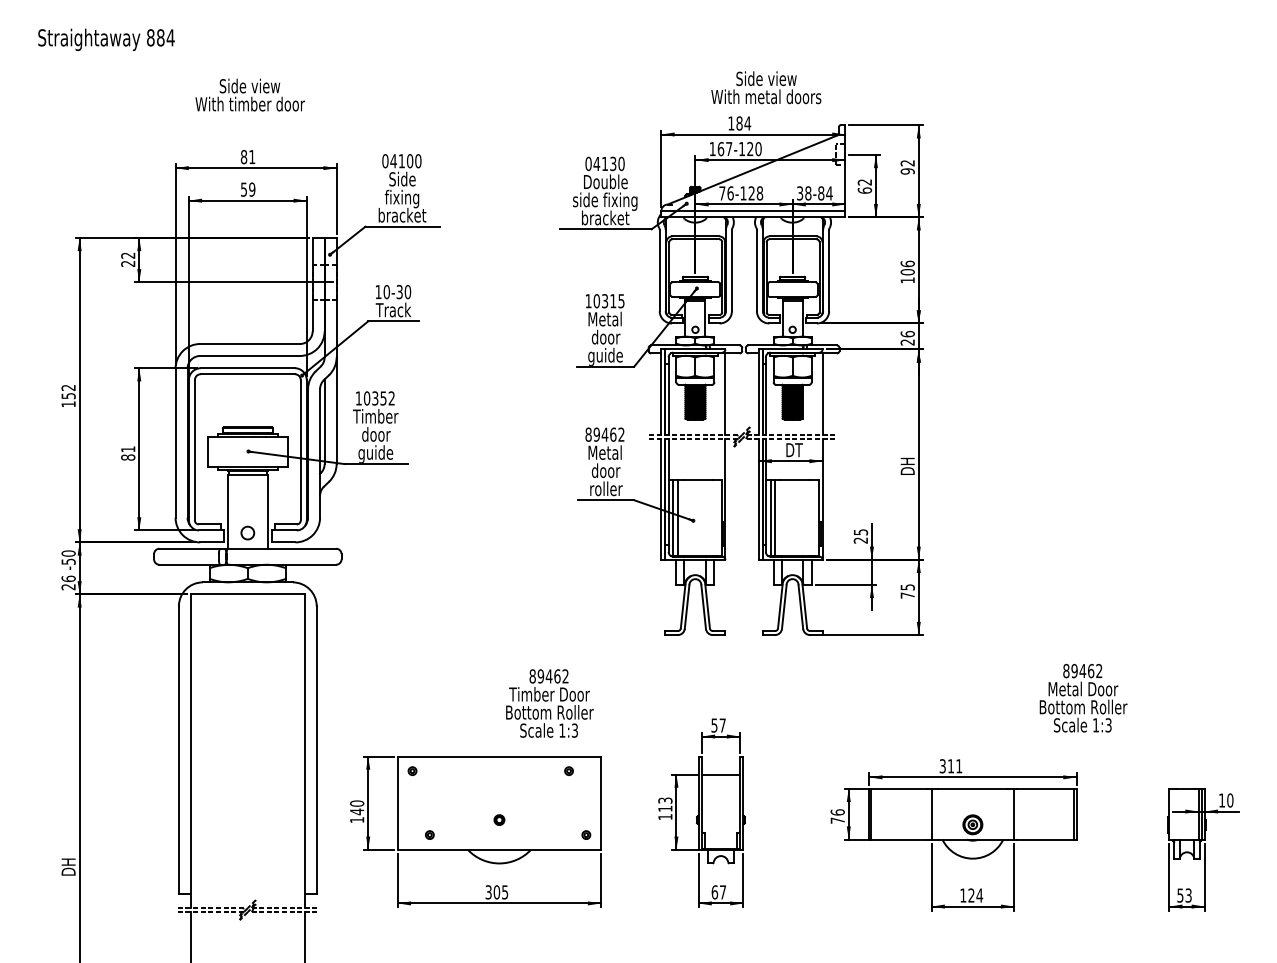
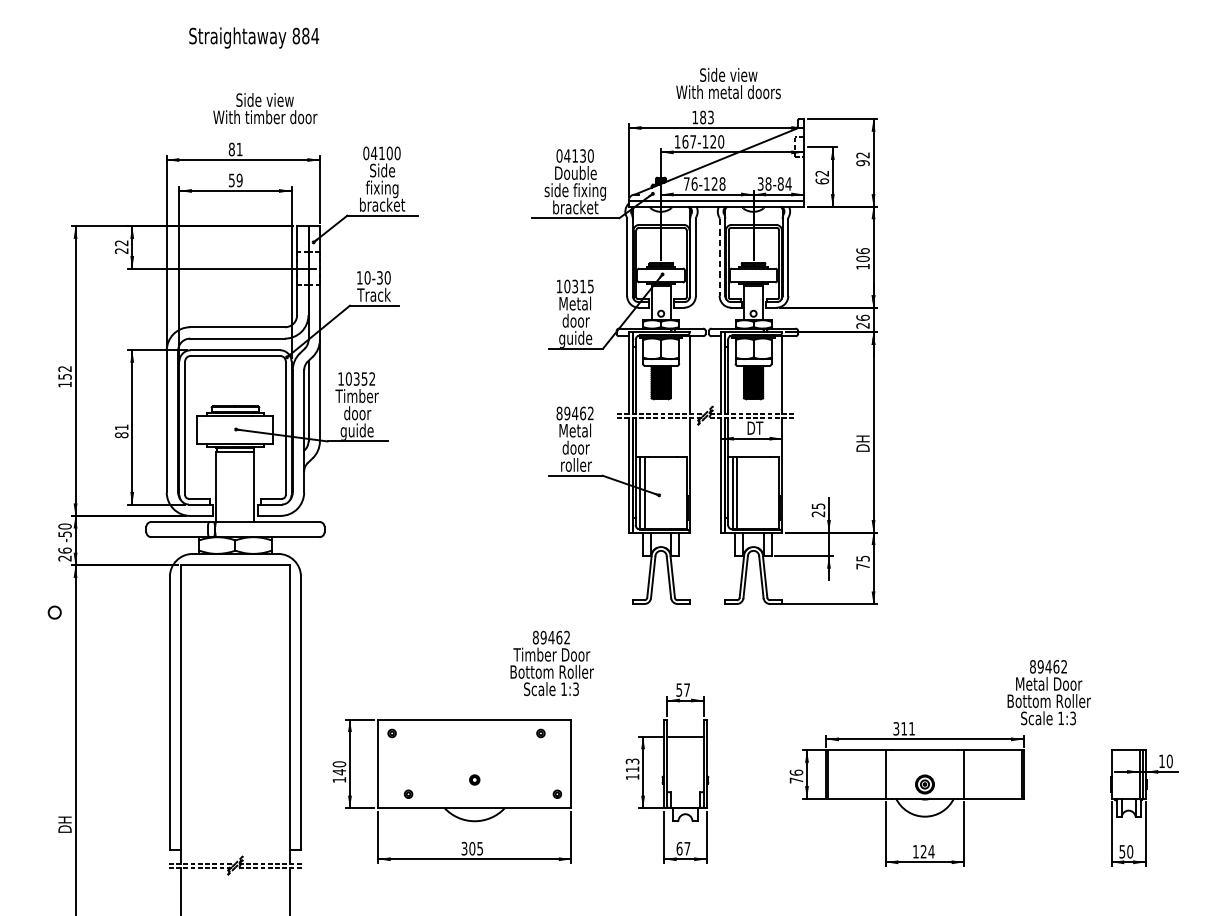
text: (106, 39) -> (254, 37), moved
text: (249, 94) -> (264, 108), moved
text: (747, 123) -> (710, 117), 184 -> 183
line: (756, 270) -> (719, 257), solid -> dashed
part: (247, 532) -> (54, 612), moved
text: (1083, 698) -> (1049, 692), moved
text: (549, 703) -> (551, 663), moved
text: (1188, 895) -> (1130, 851), 53 -> 50

